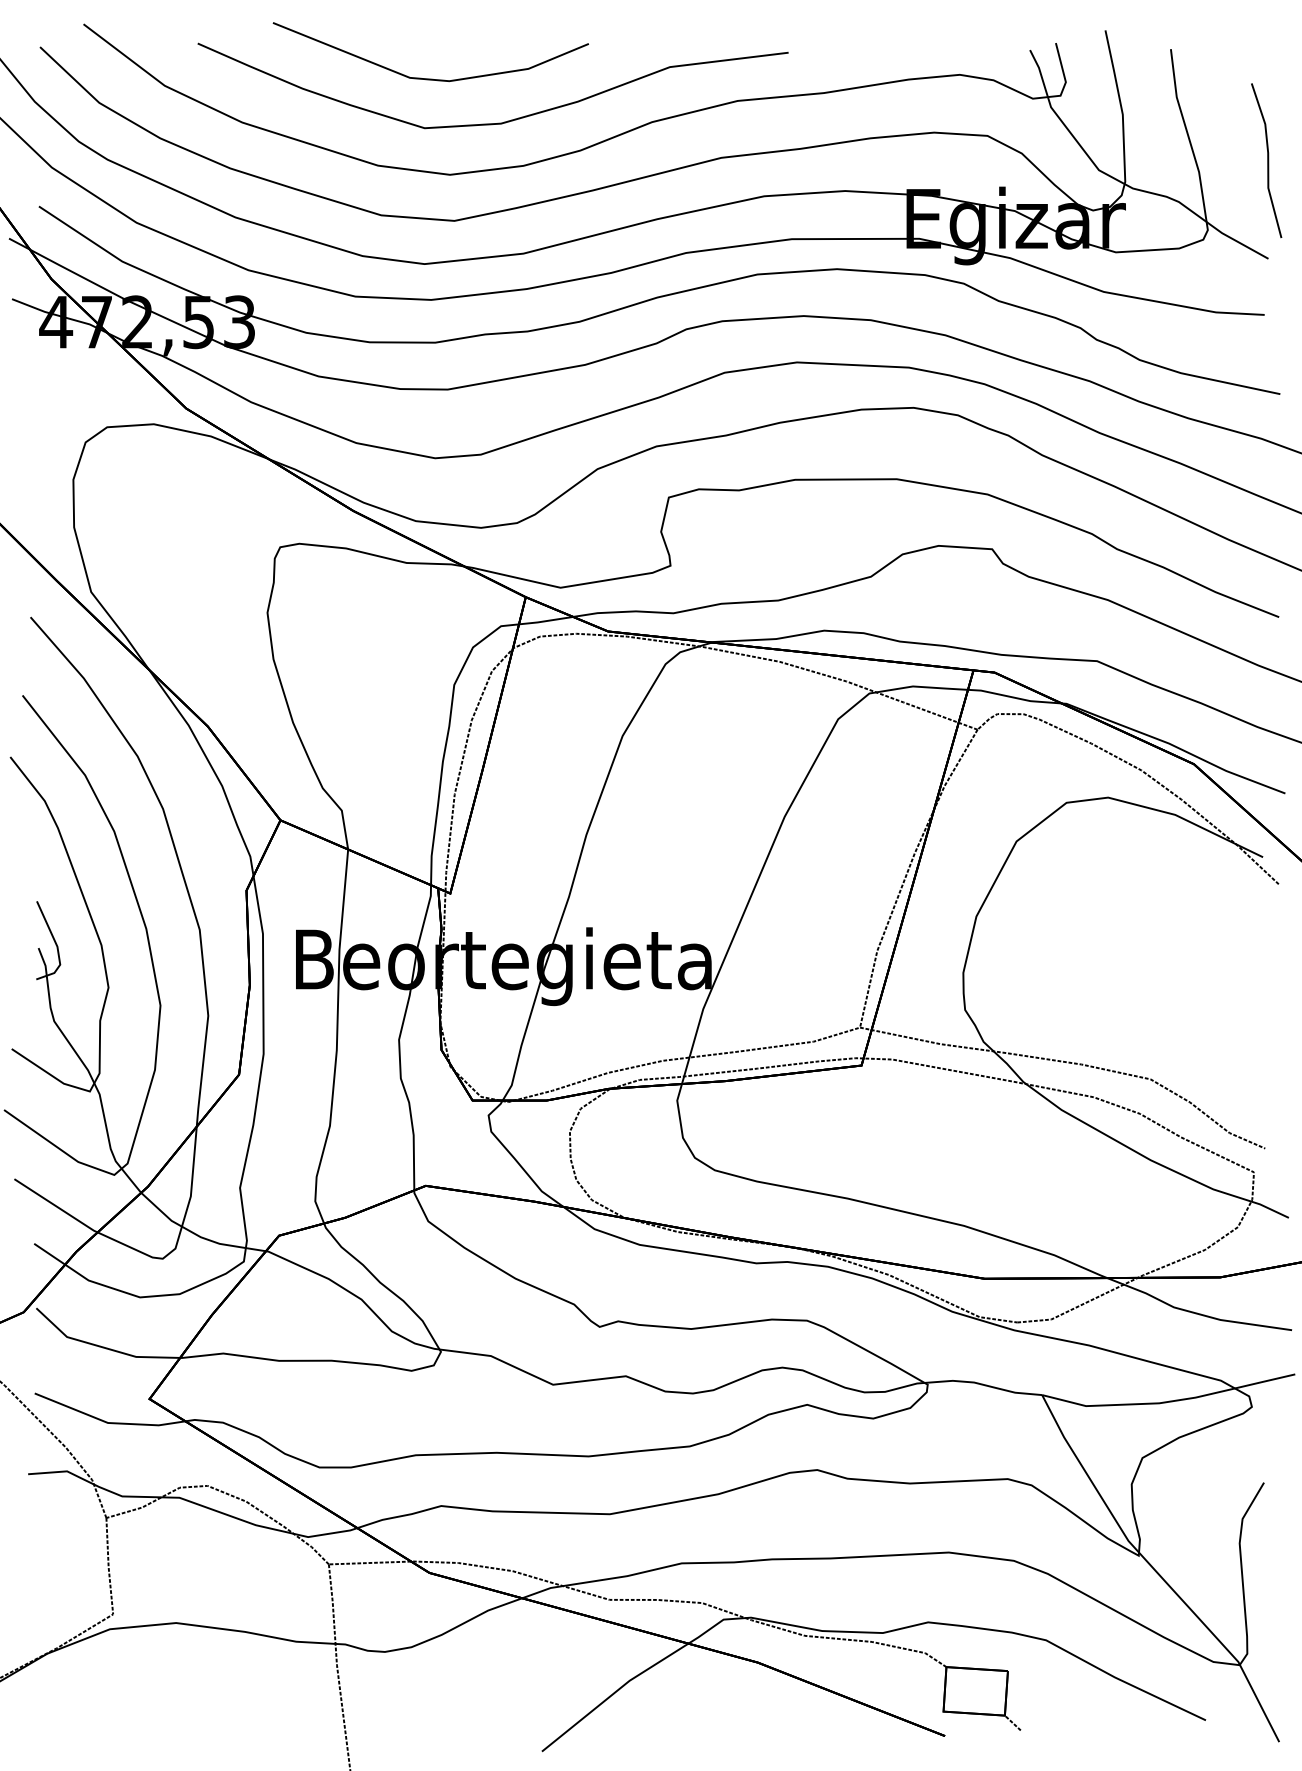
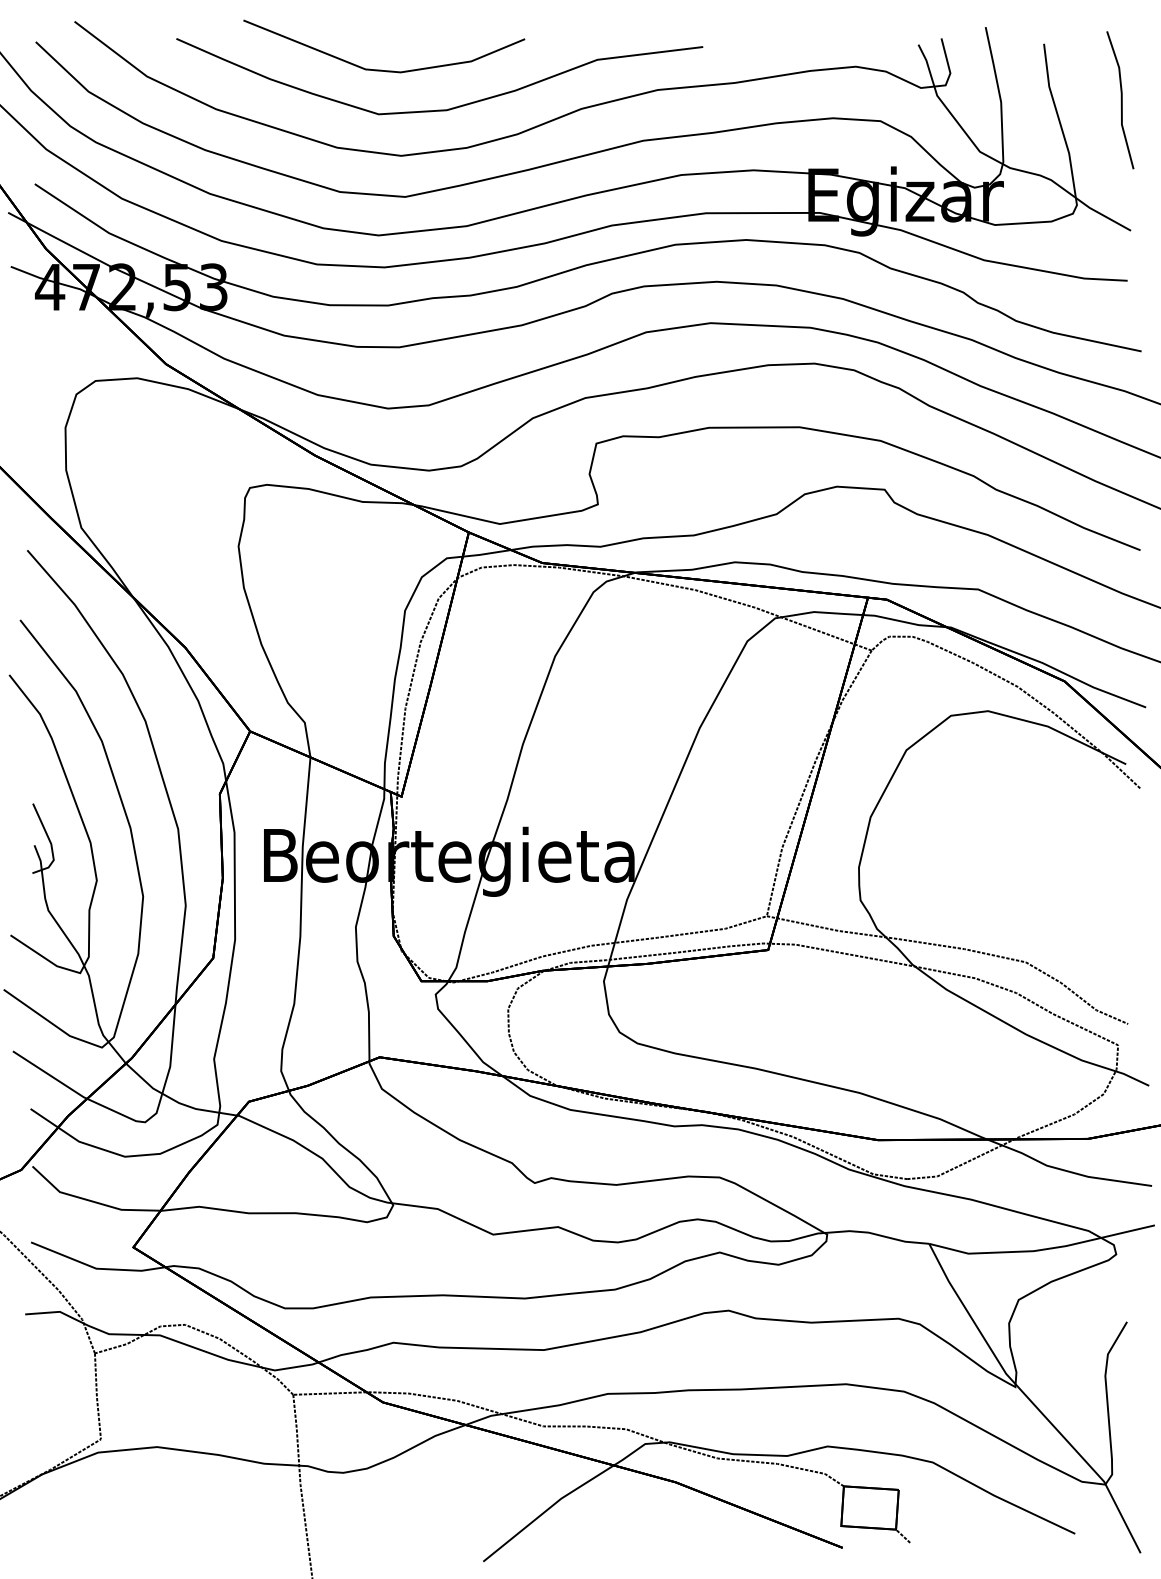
line: (1266, 160) -> (1120, 100), moved

